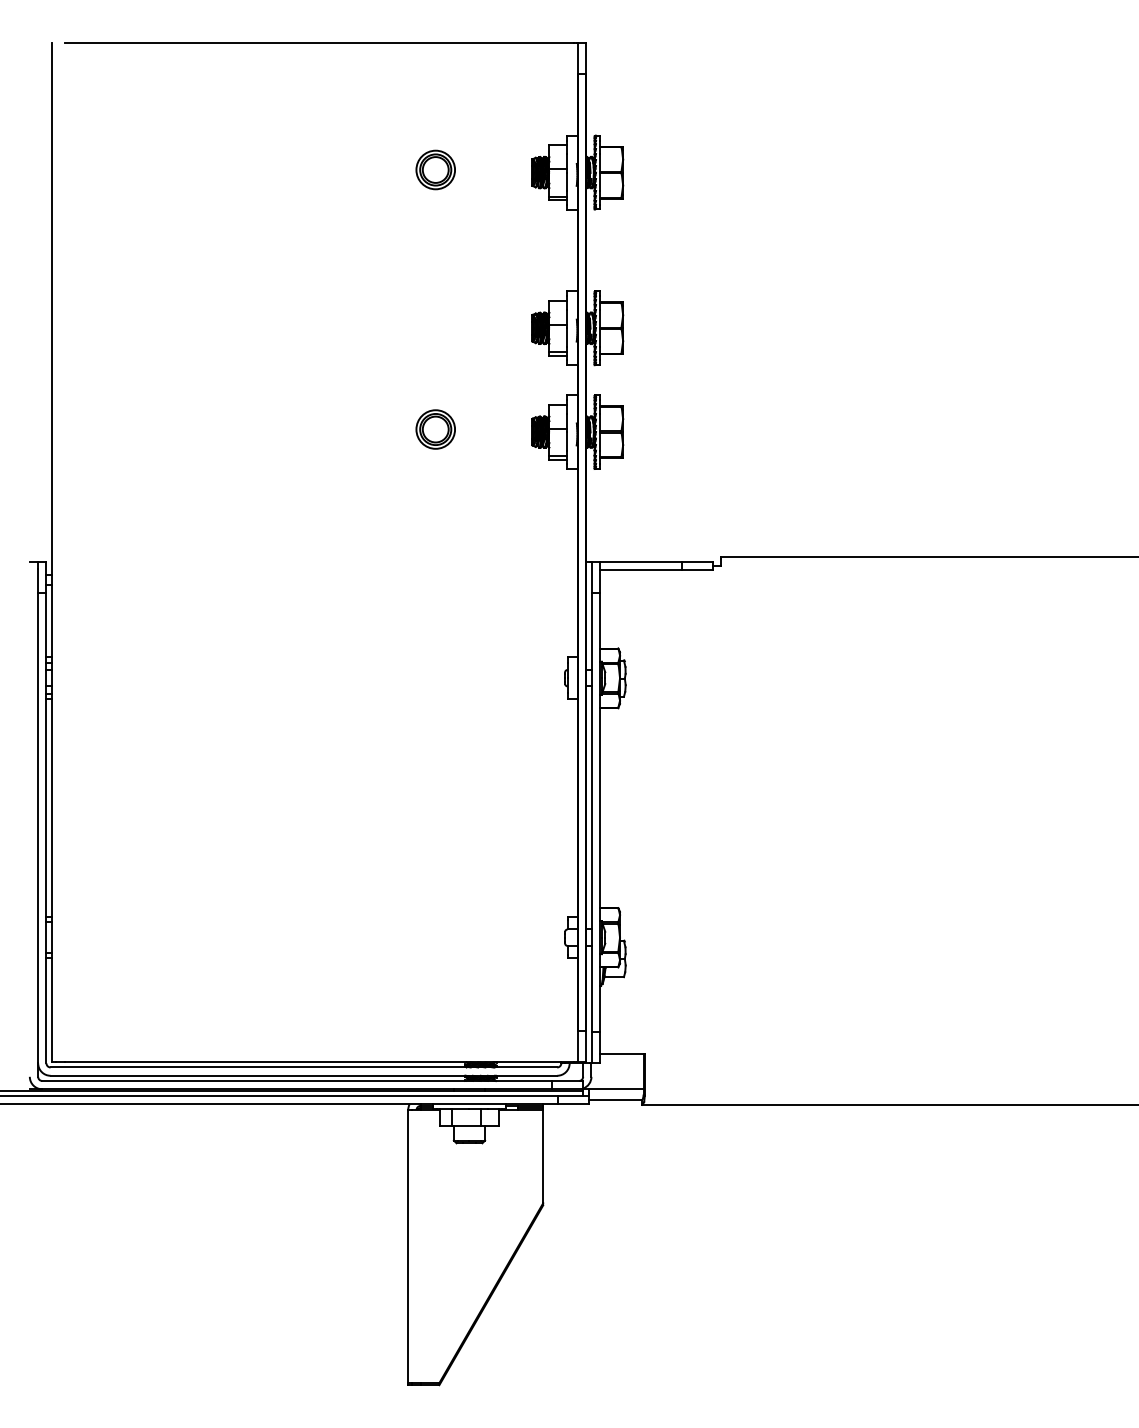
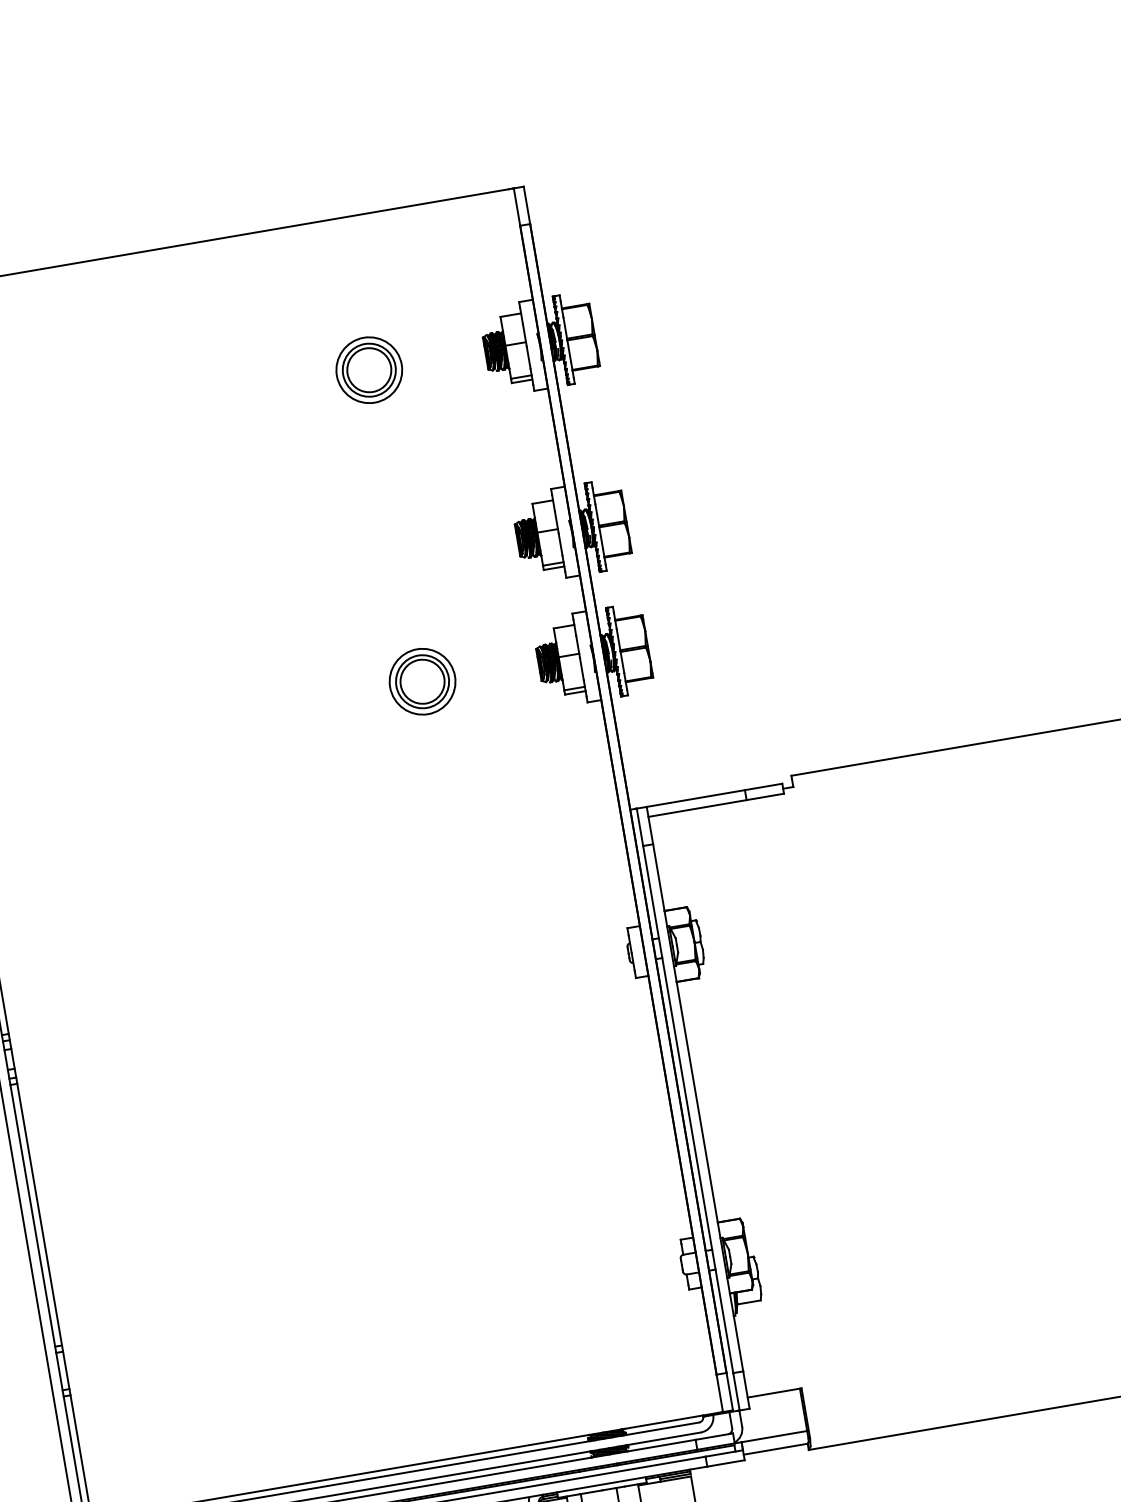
part: (435, 169) -> (368, 369), size x1.4
part: (435, 429) -> (422, 681), size x1.4

